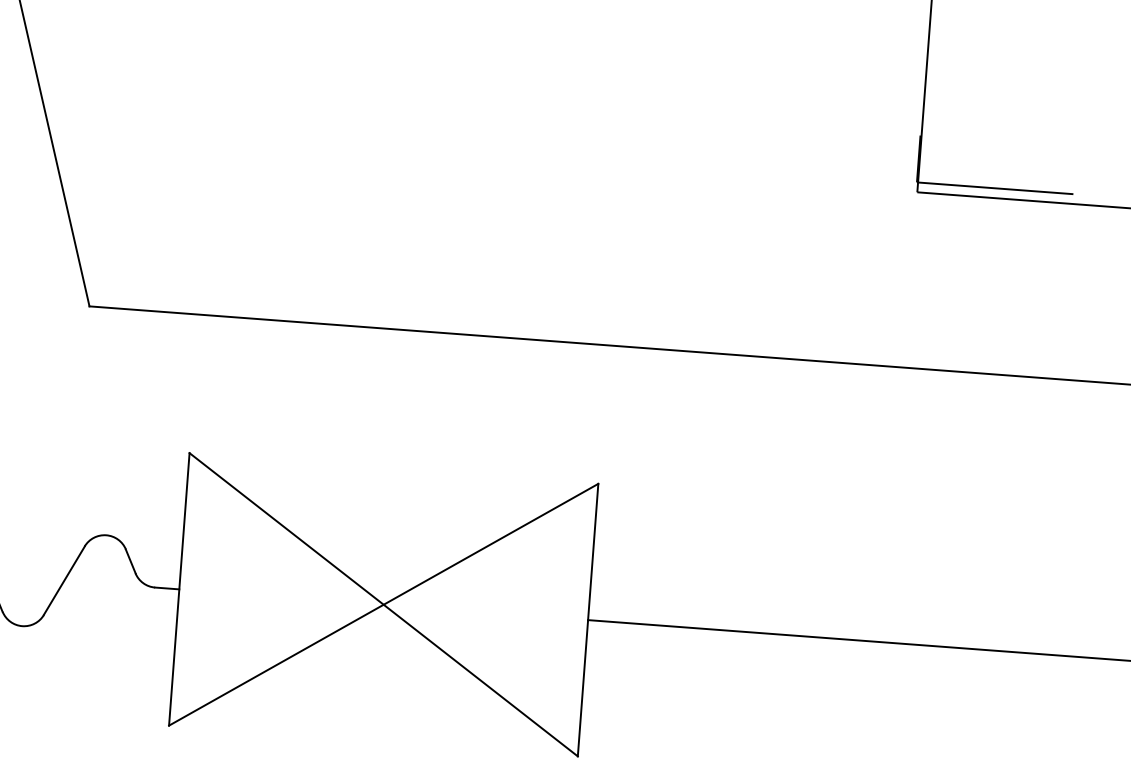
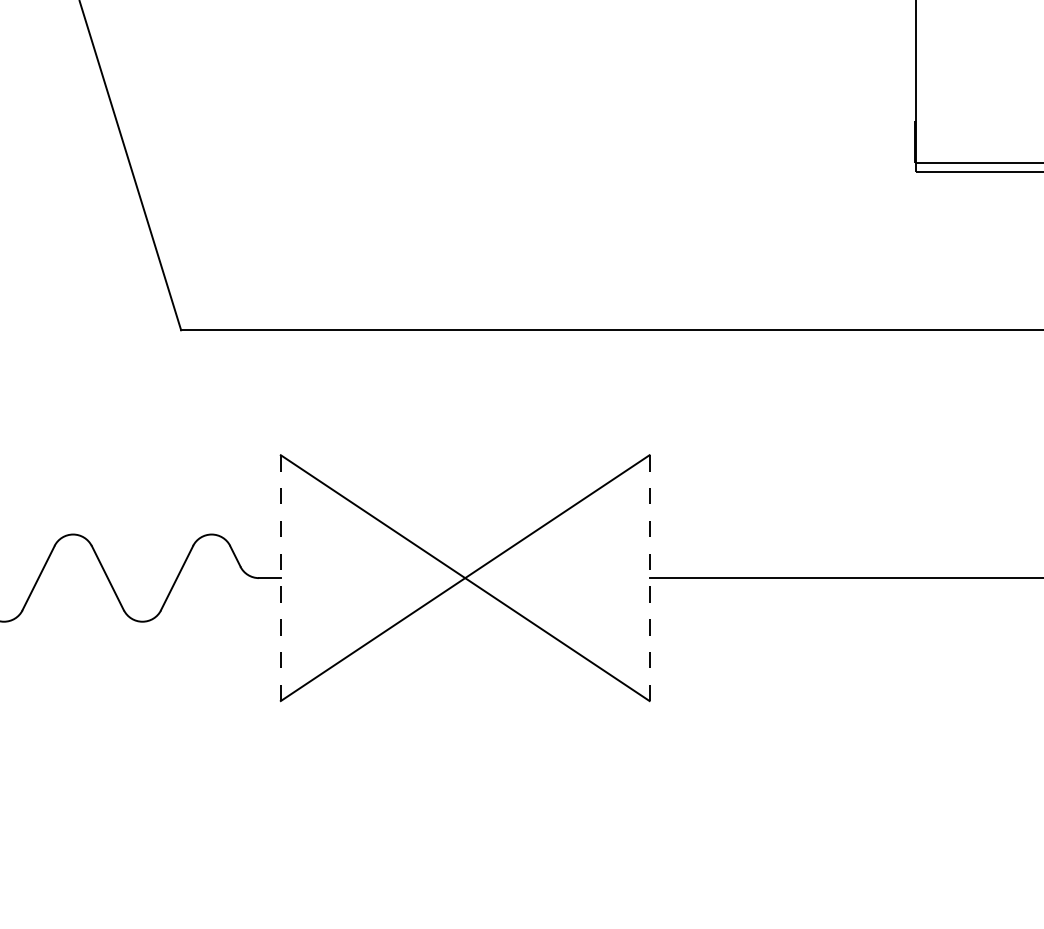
line: (178, 589) -> (280, 578), solid -> dashed
line: (587, 620) -> (649, 578), solid -> dashed

